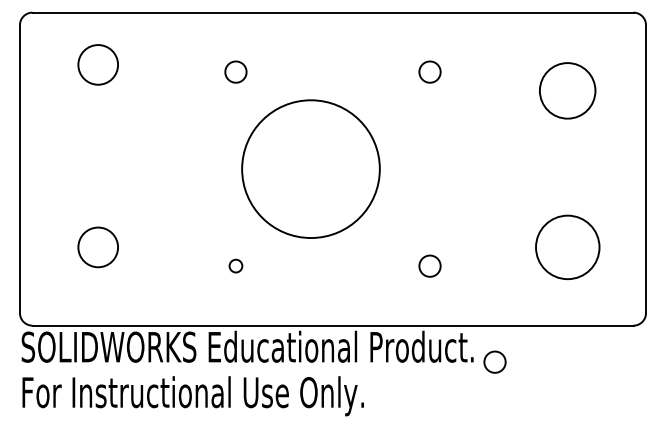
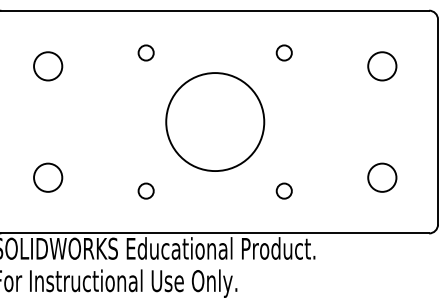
circle: (97, 64) -> (47, 66), moved
circle: (567, 90) -> (382, 66), size x0.71
circle: (310, 168) -> (214, 121), moved
circle: (567, 247) -> (382, 177), size x0.62
circle: (235, 265) -> (145, 190), size x1.67
circle: (494, 361) -> (330, 258), removed

